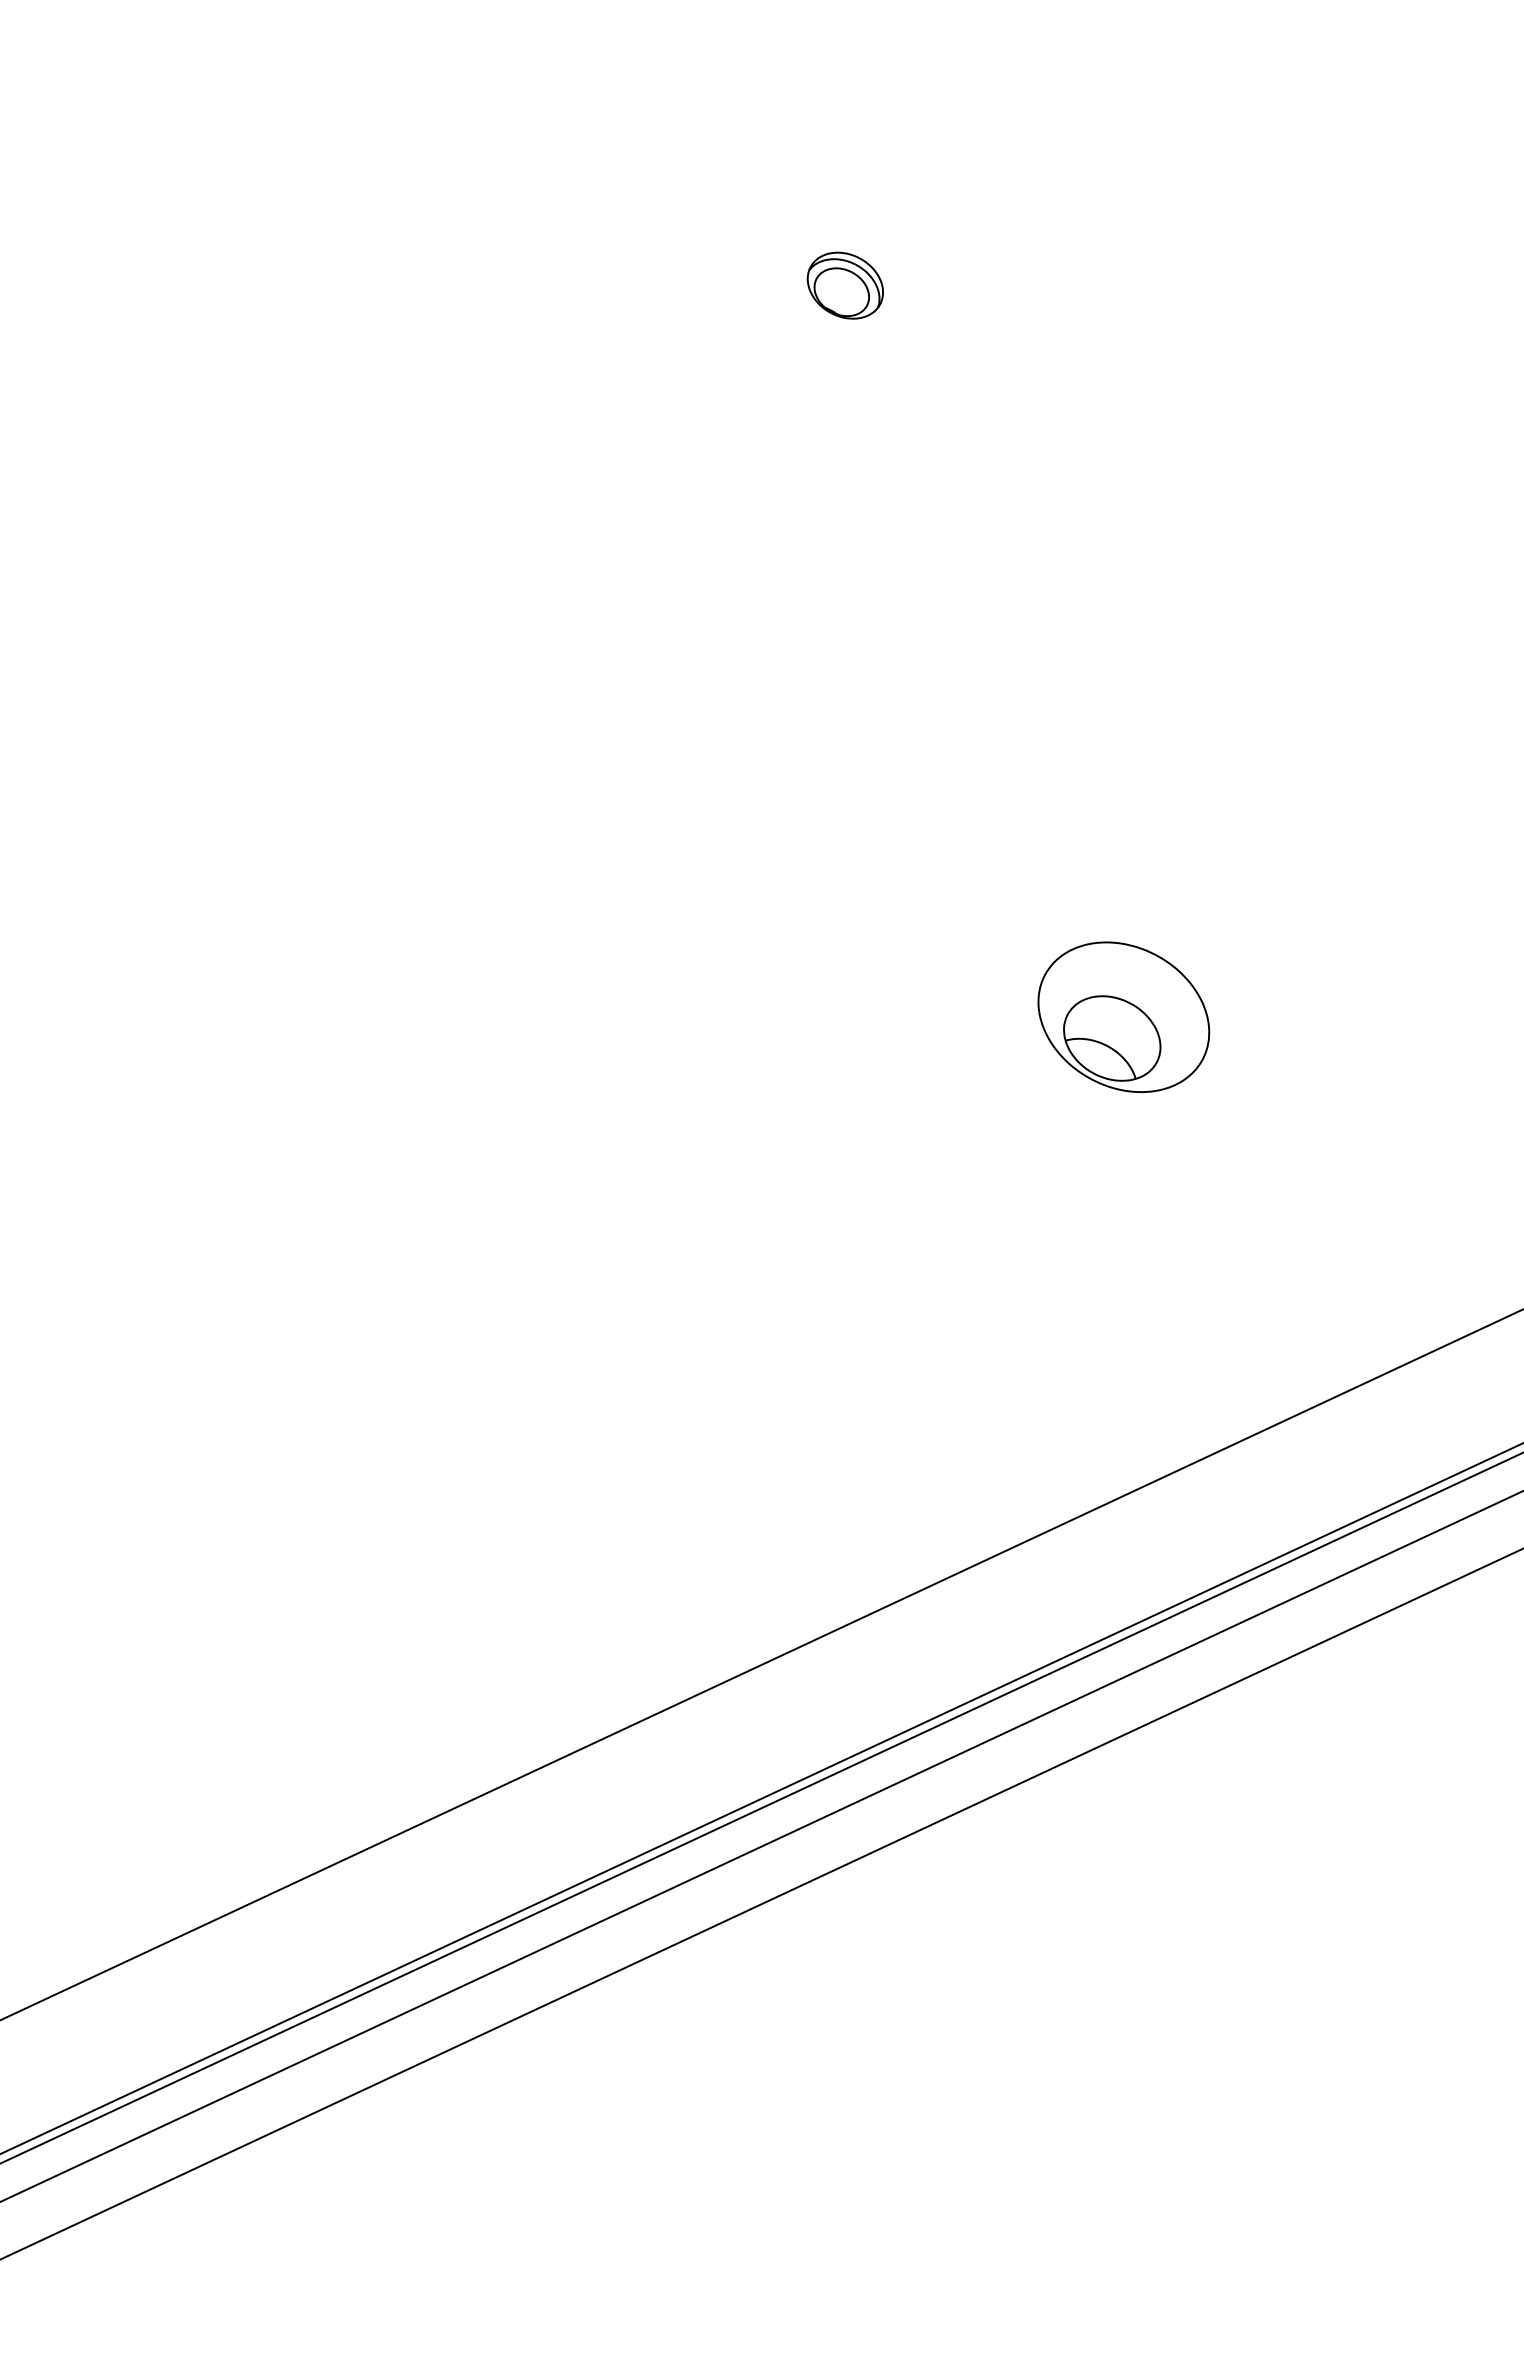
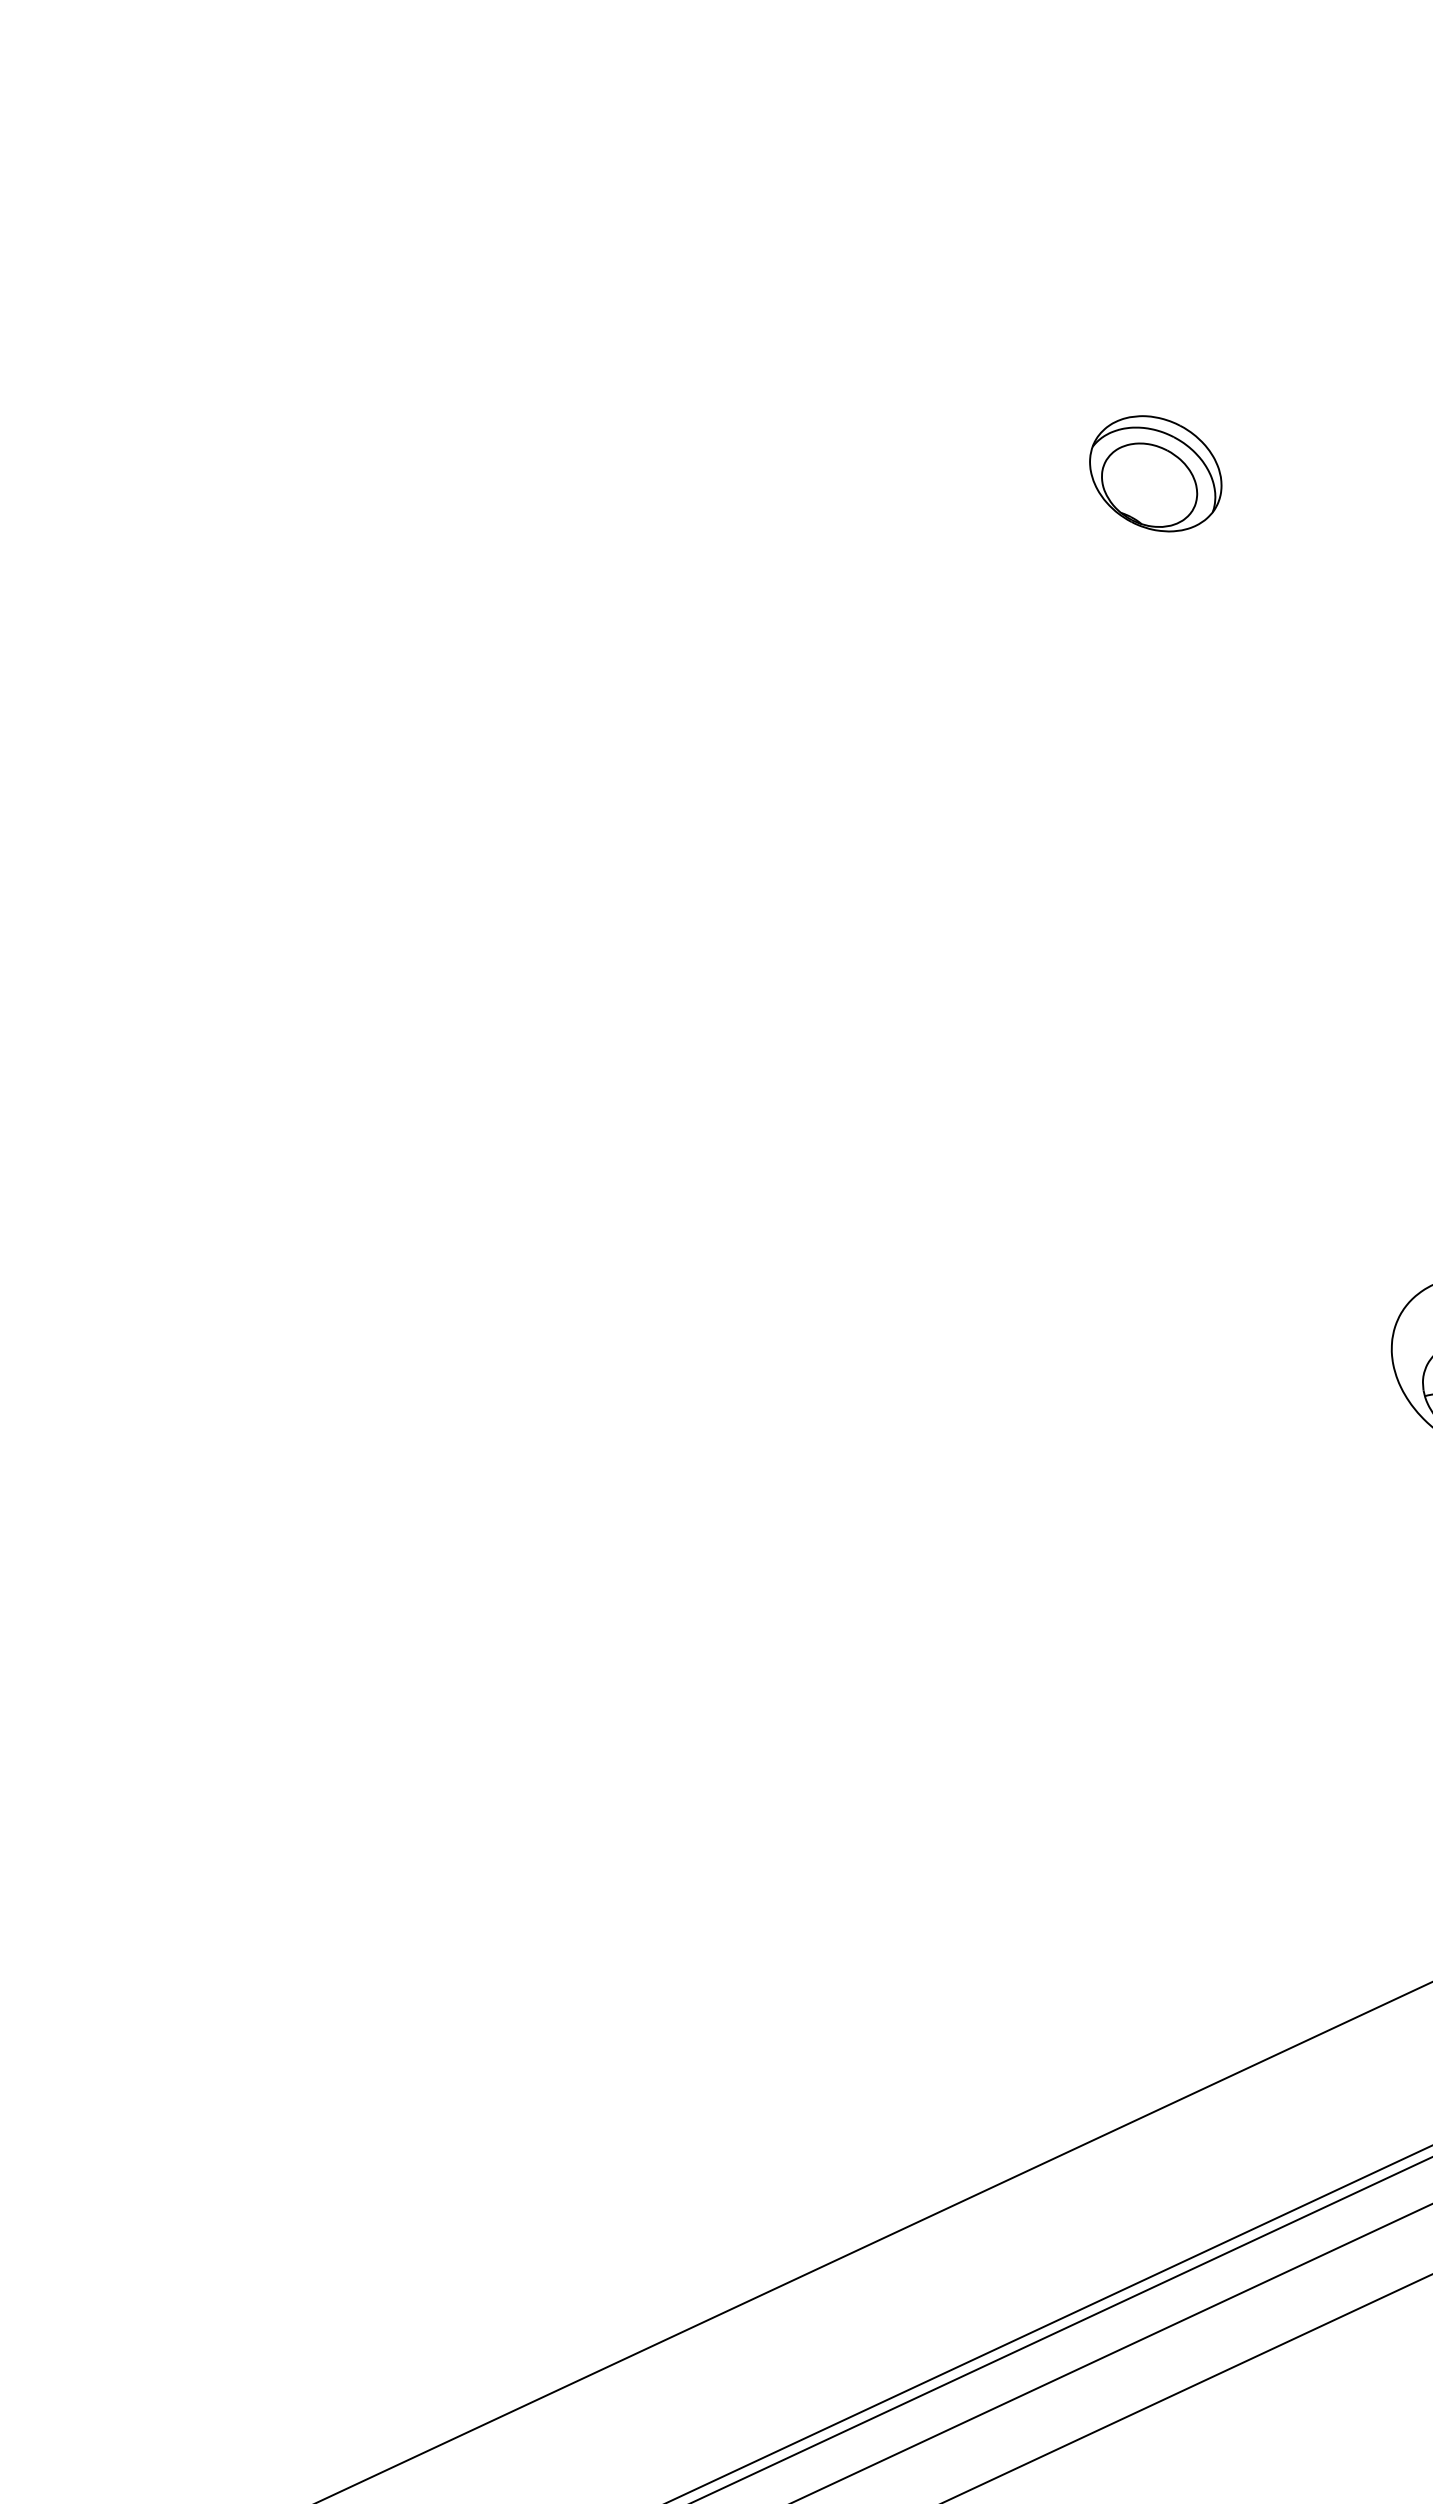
part: (845, 285) -> (1155, 473), size x1.43

